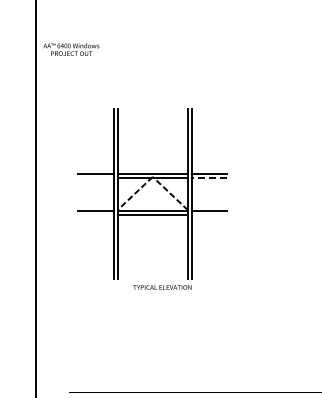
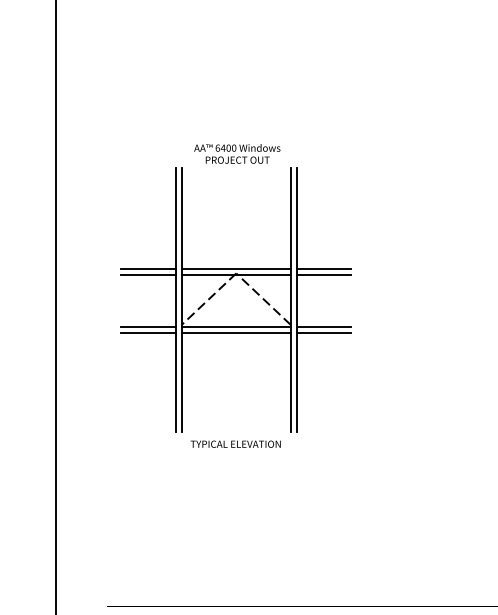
text: (71, 49) -> (237, 153), moved
line: (95, 178) -> (147, 275), added
line: (209, 178) -> (323, 275), dashed -> solid
line: (95, 215) -> (147, 333), added
line: (209, 215) -> (323, 333), added
text: (162, 287) -> (235, 444), moved

